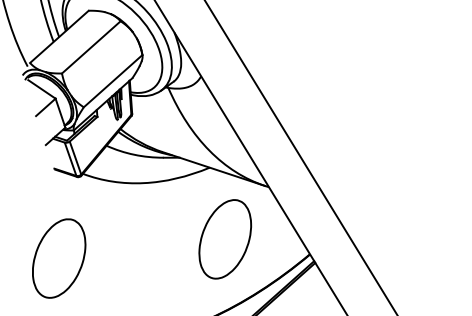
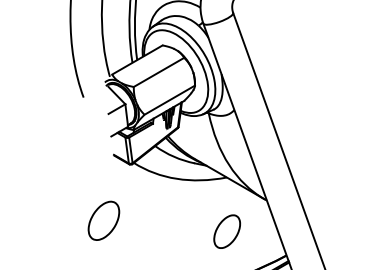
part: (224, 239) -> (226, 231), size x0.6
part: (58, 258) -> (103, 220), size x0.7

